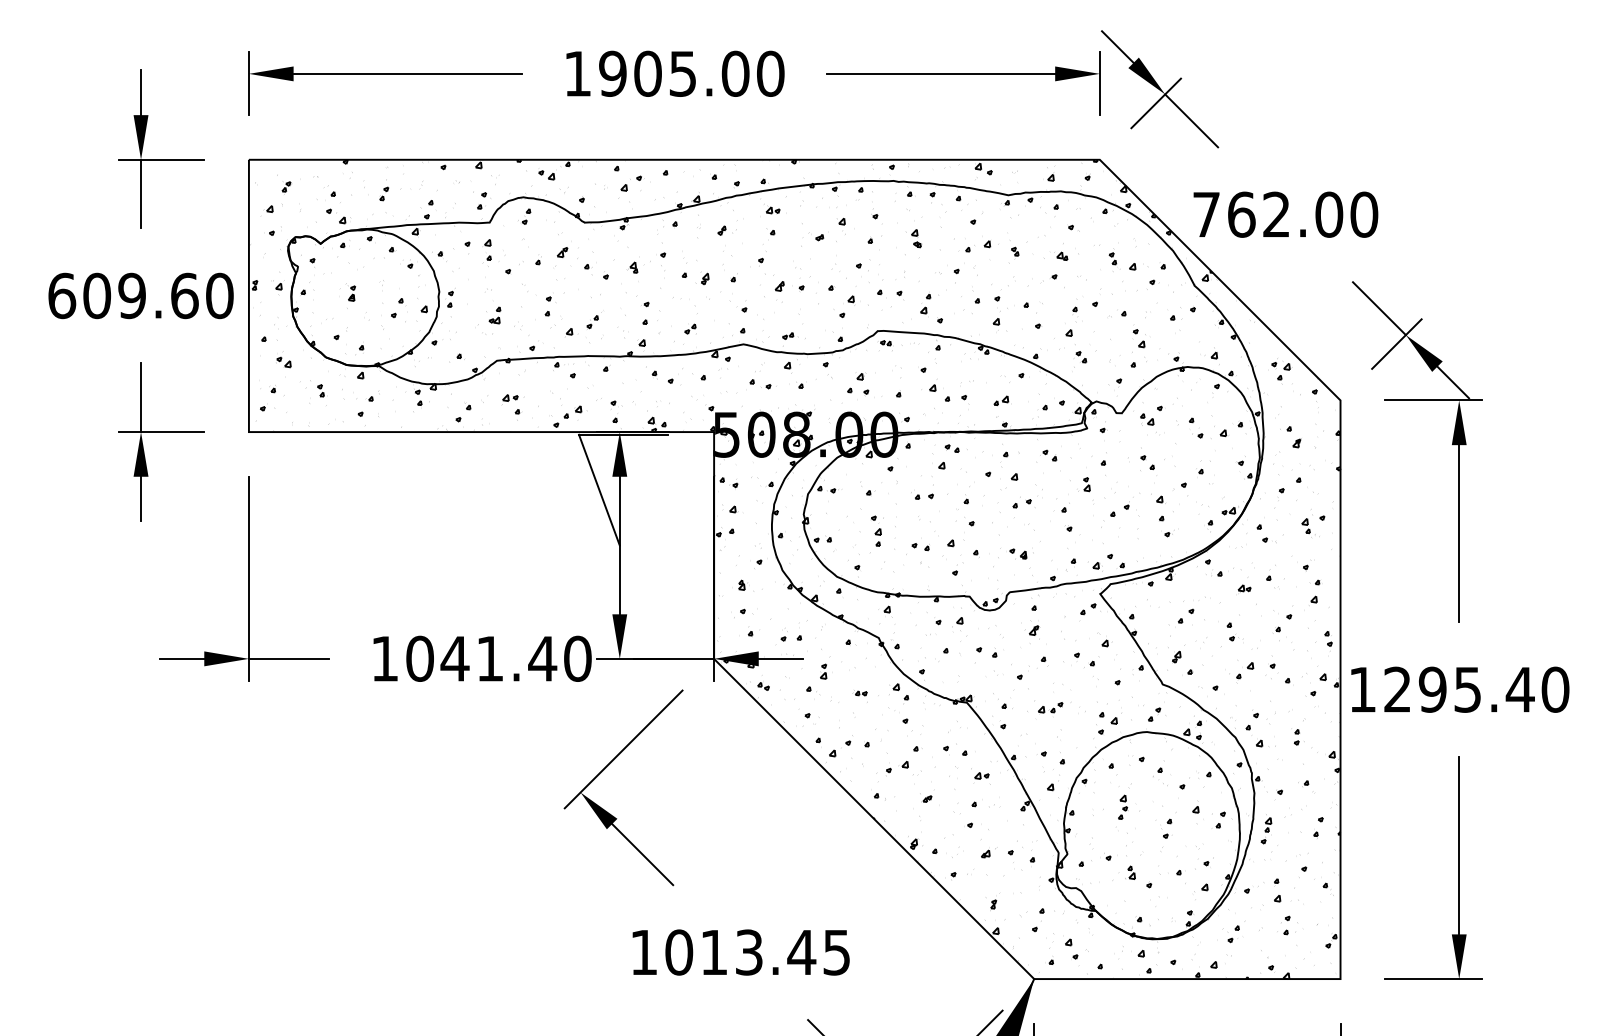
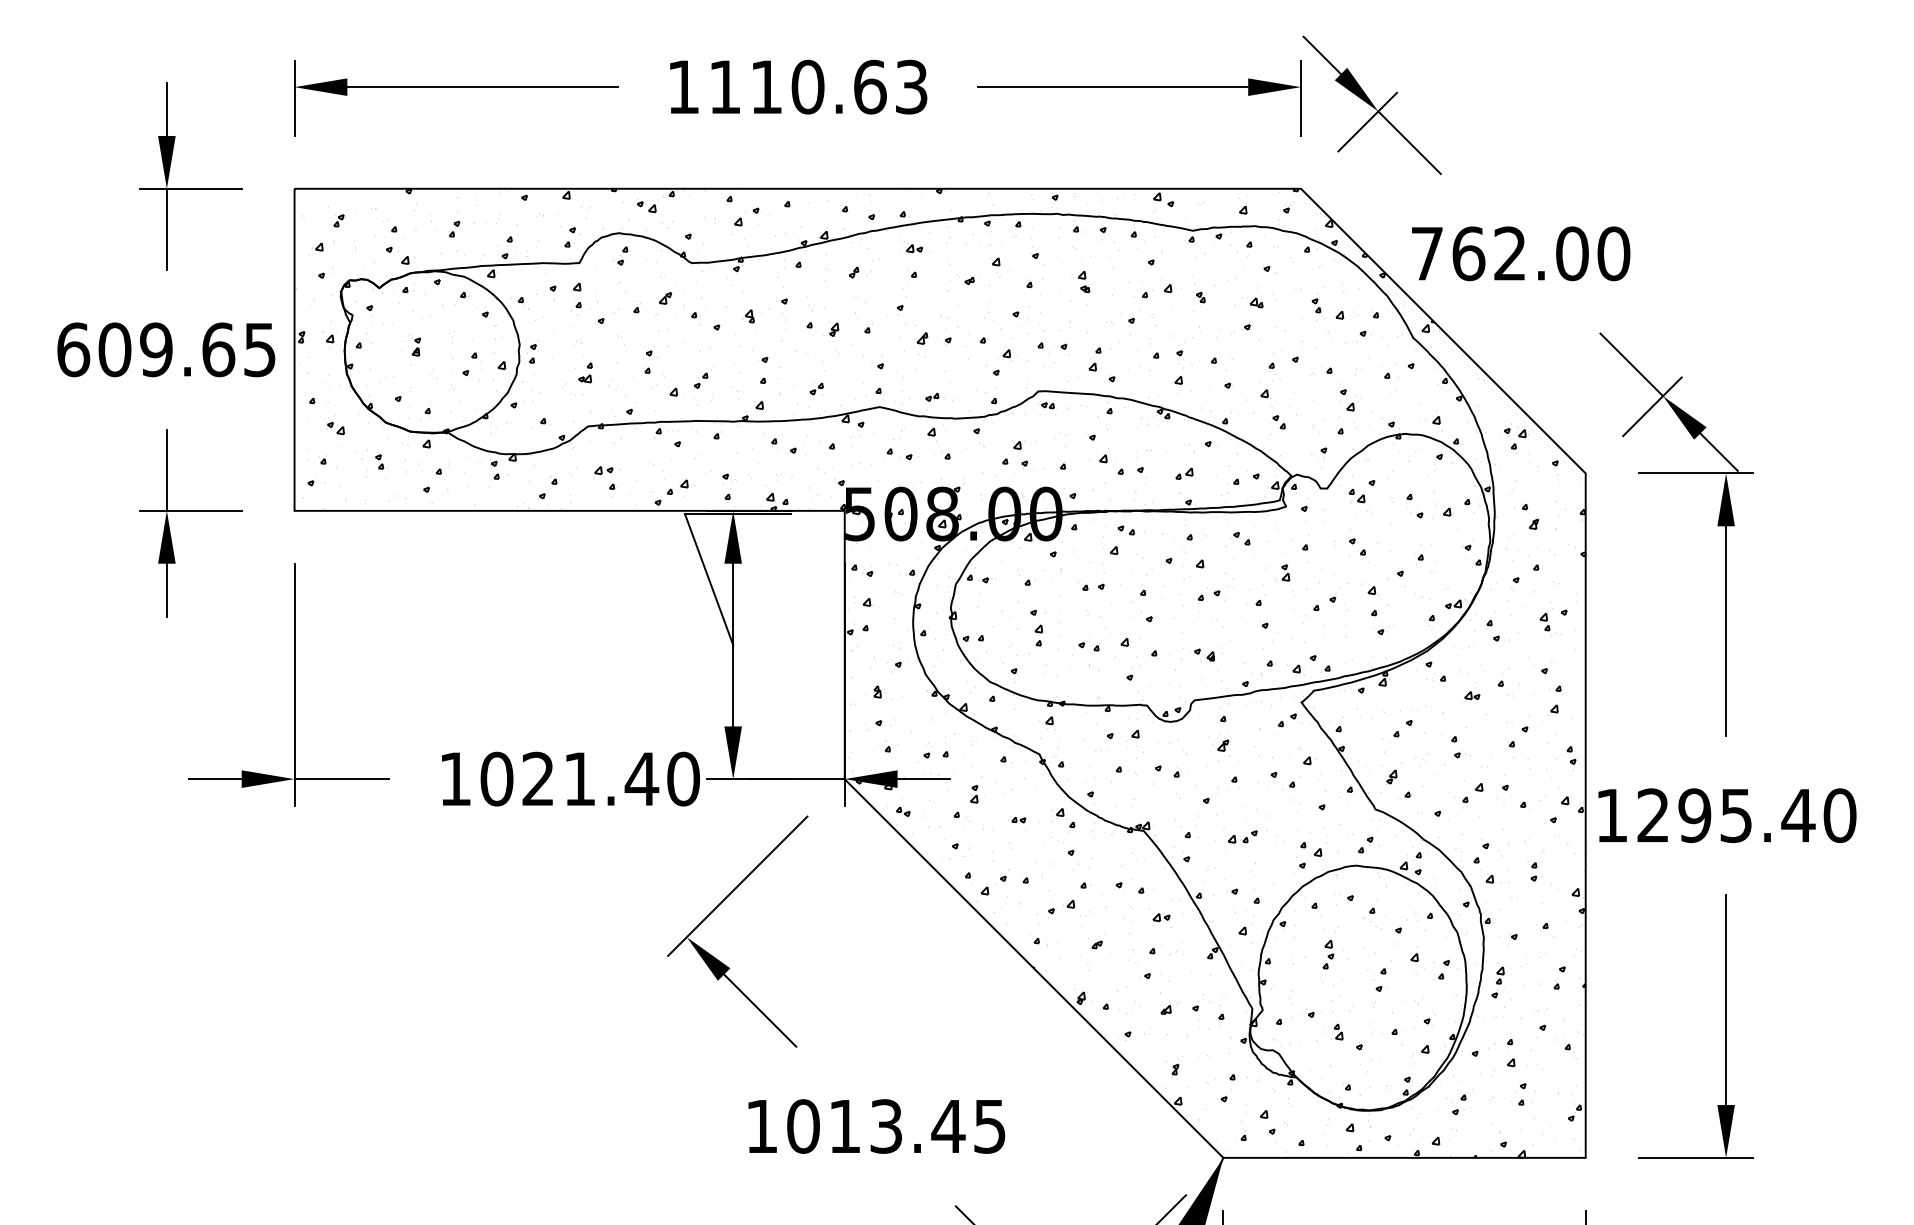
text: (691, 73) -> (818, 86), 1905.00 -> 1110.63
text: (219, 295) -> (259, 349), 609.60 -> 609.65
text: (455, 658) -> (538, 778), 1041.40 -> 1021.40

